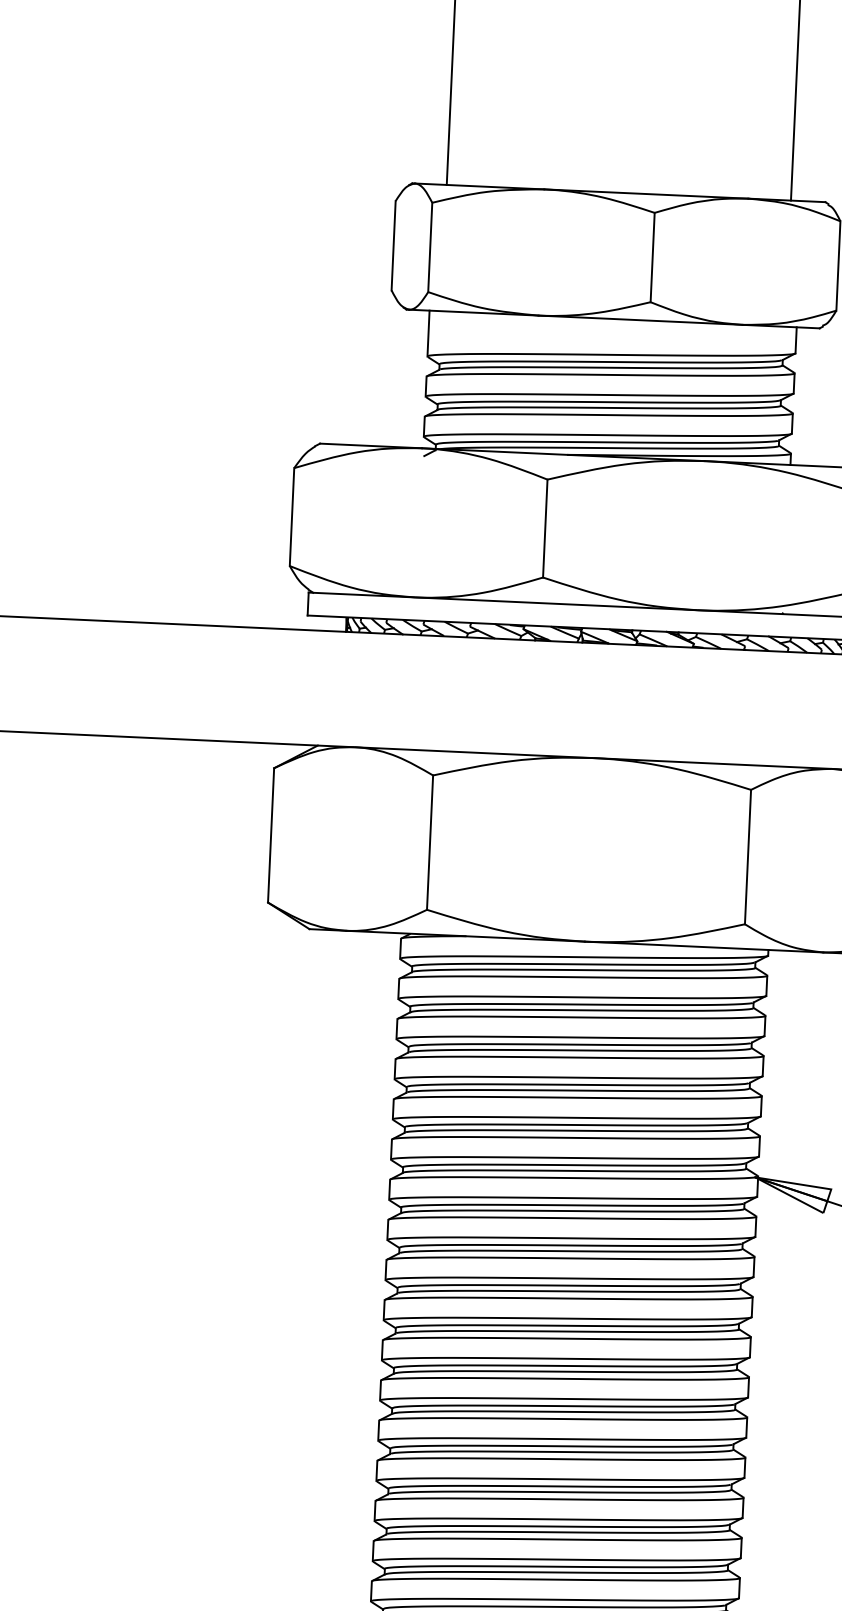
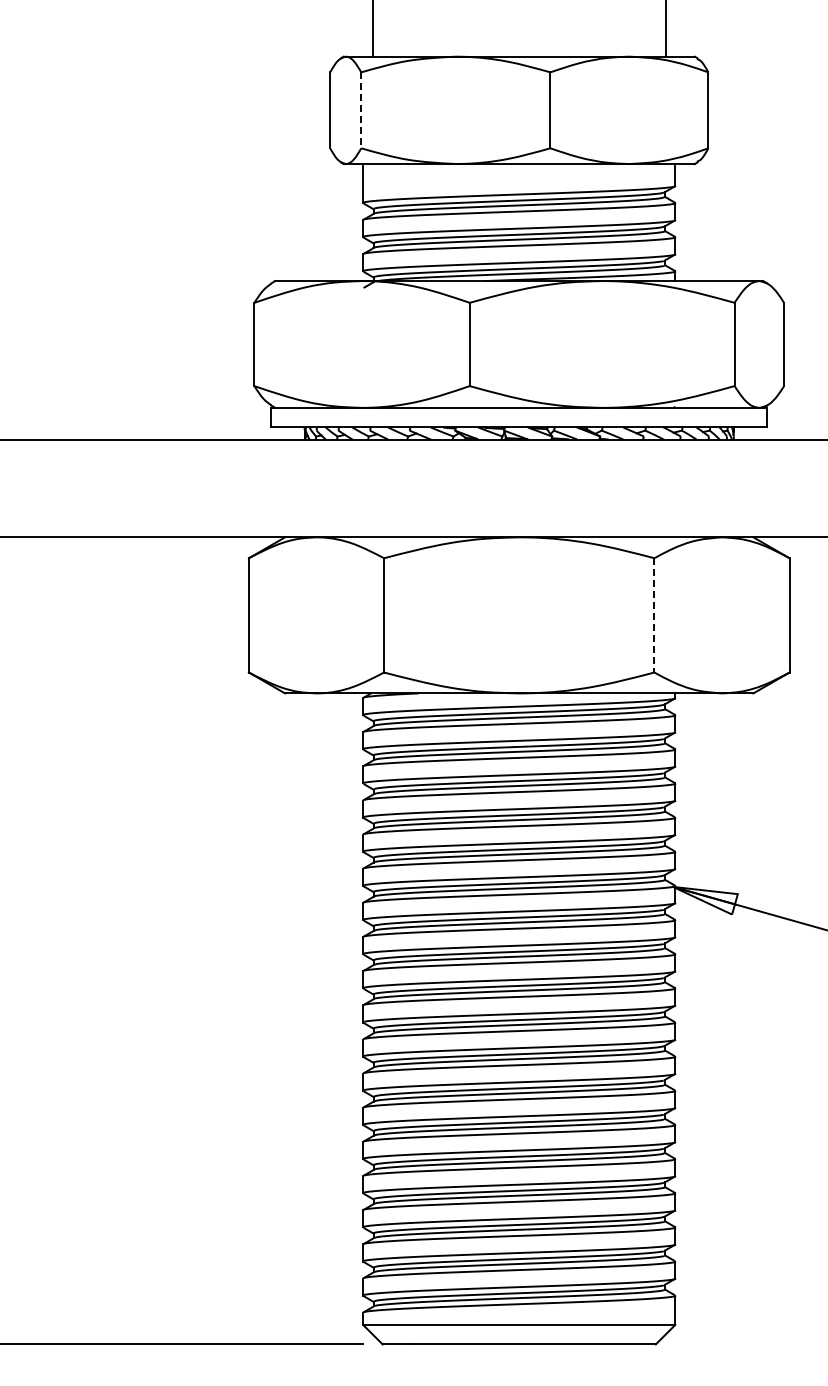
line: (430, 247) -> (361, 110), solid -> dashed
line: (748, 857) -> (654, 615), solid -> dashed

